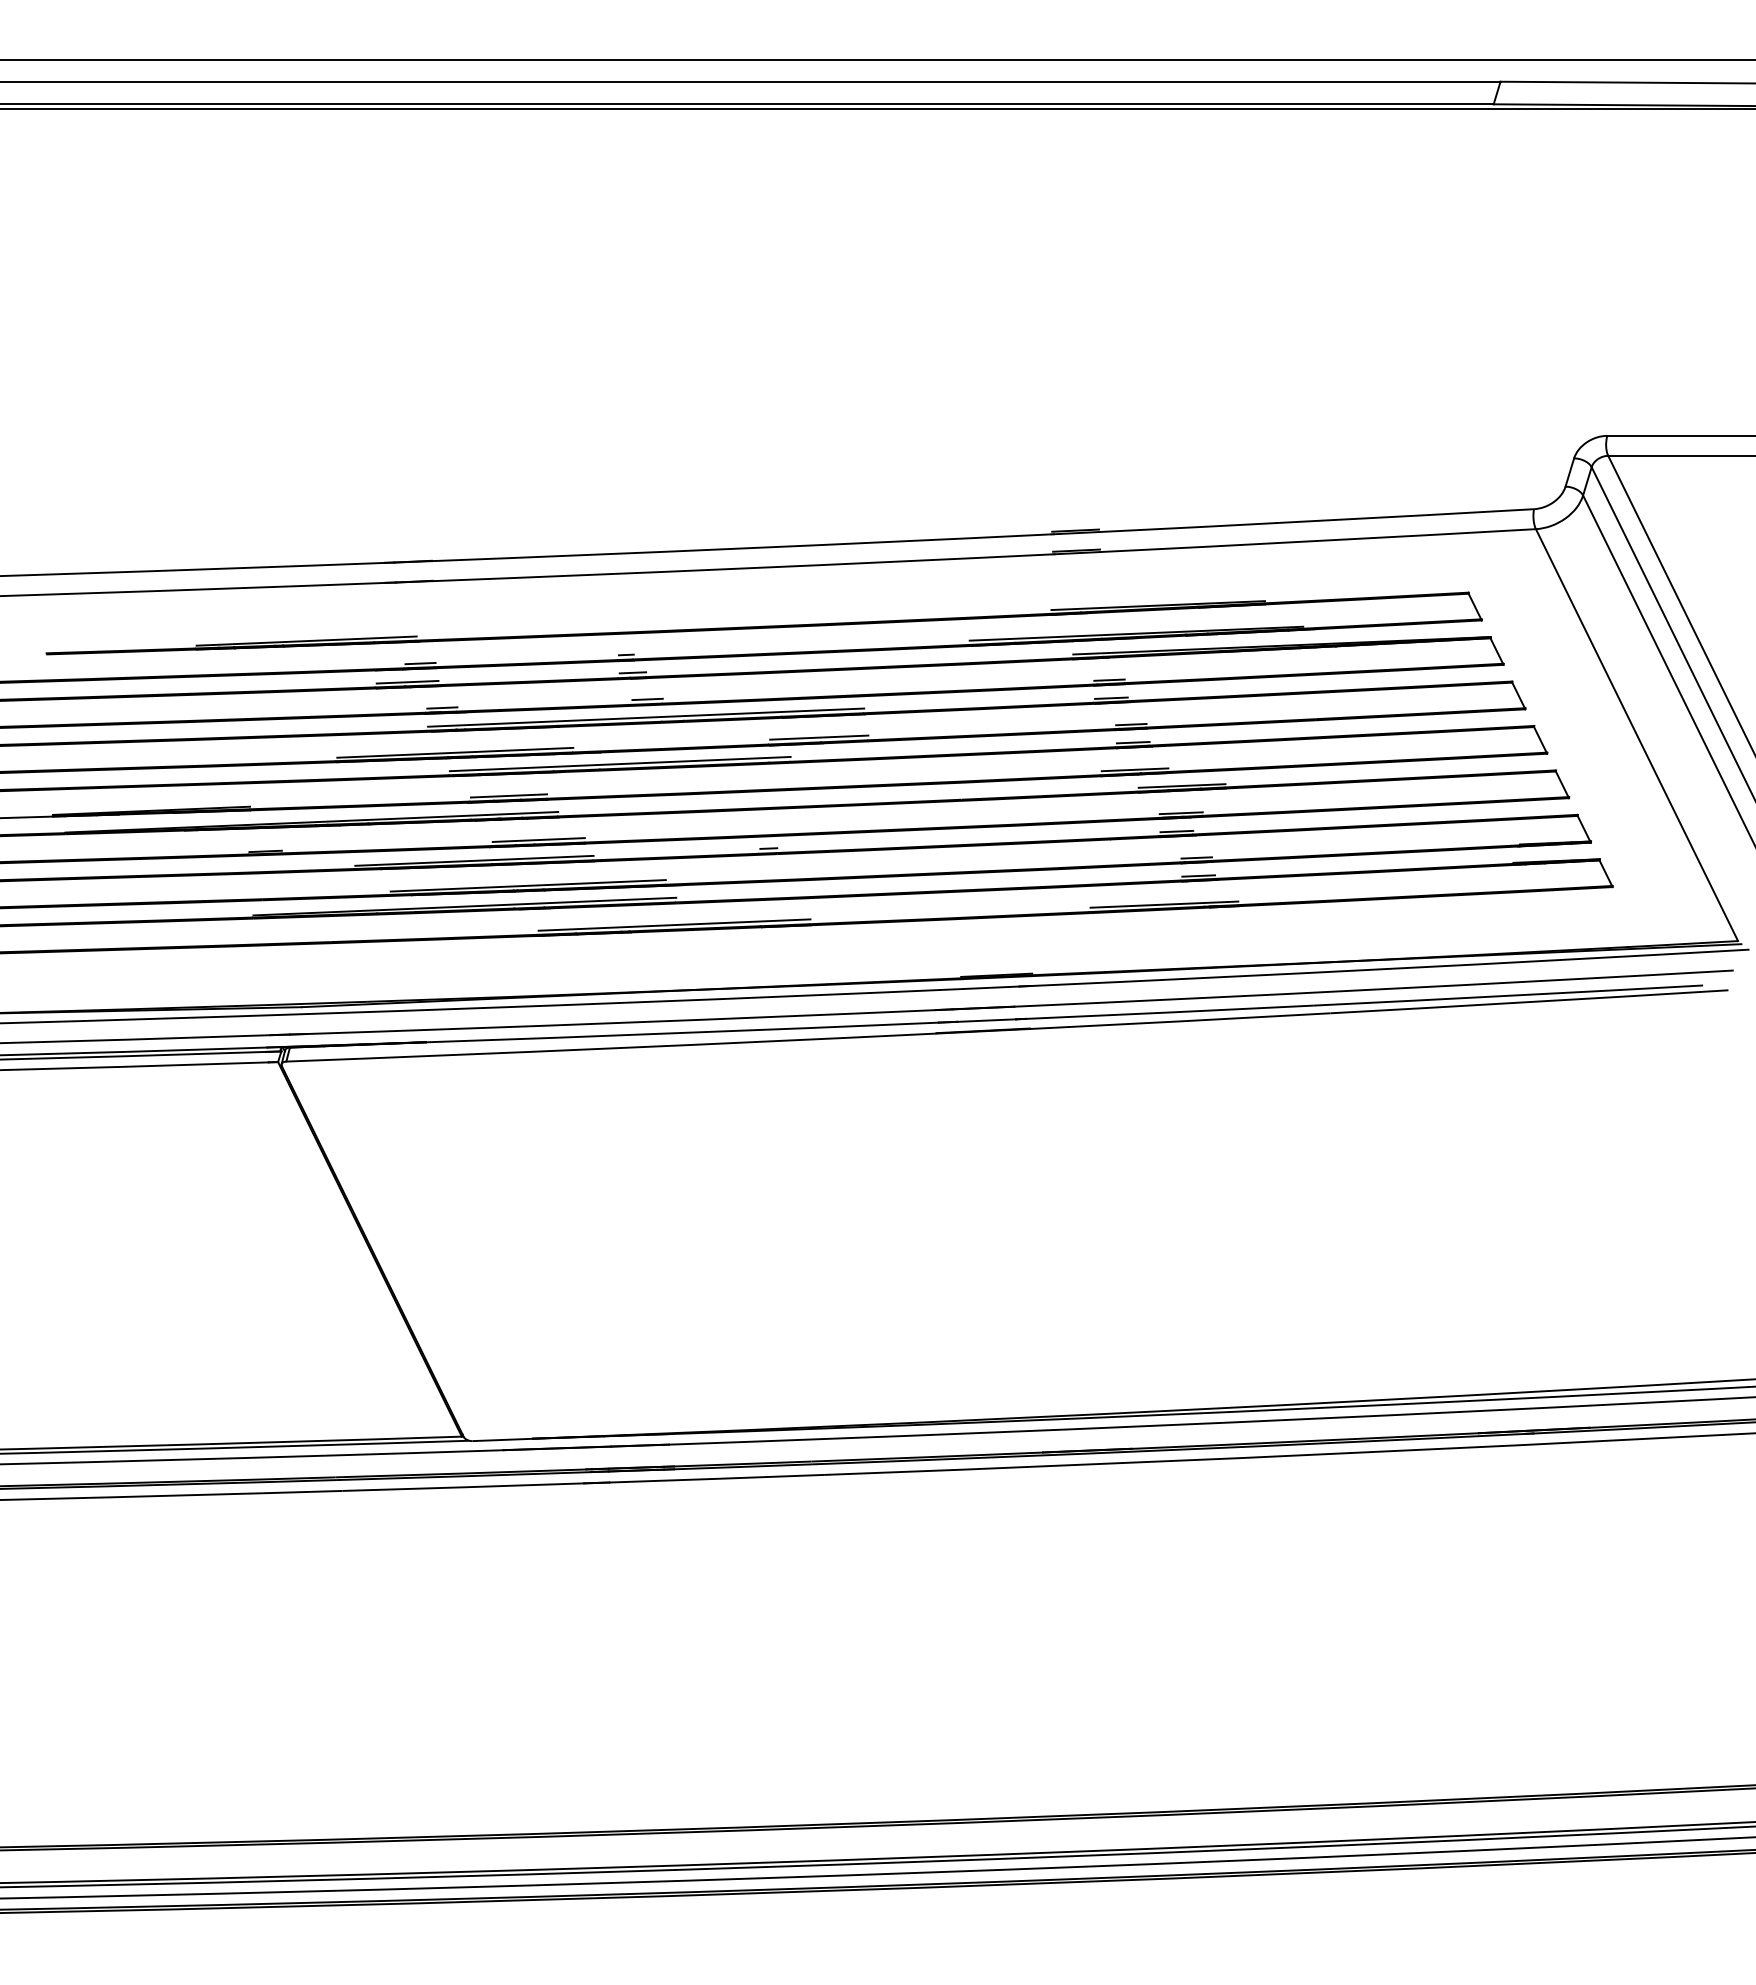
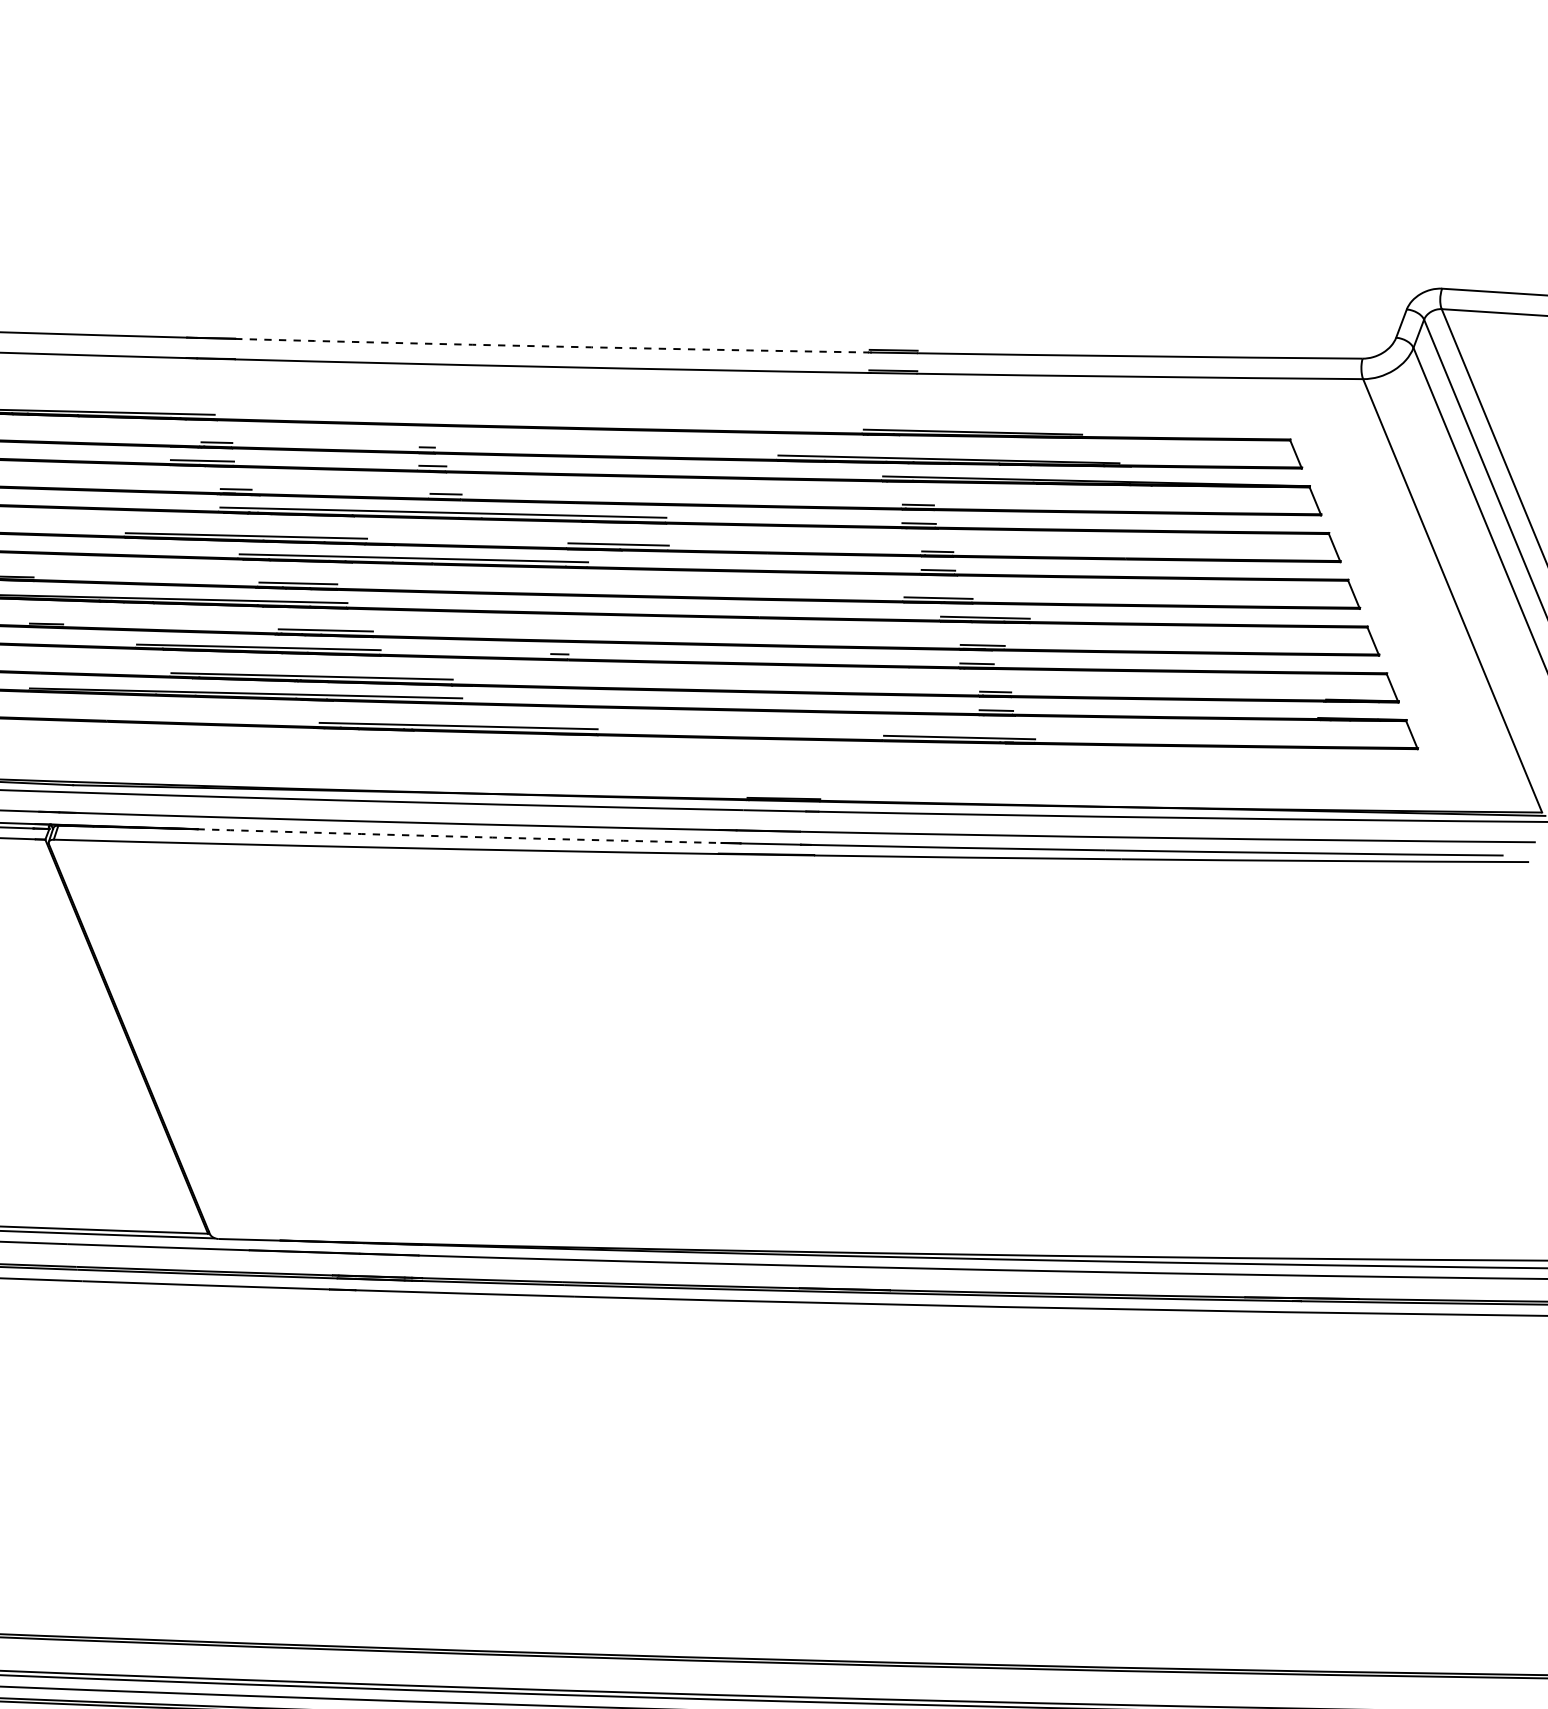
arc: (741, 548) -> (551, 346), solid -> dashed
arc: (682, 1033) -> (459, 837), solid -> dashed

